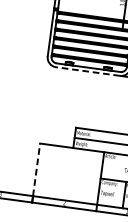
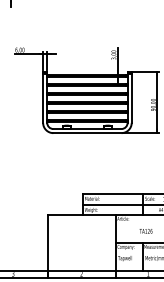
line: (87, 71) -> (86, 133), dashed -> solid
line: (36, 169) -> (47, 242), dashed -> solid

